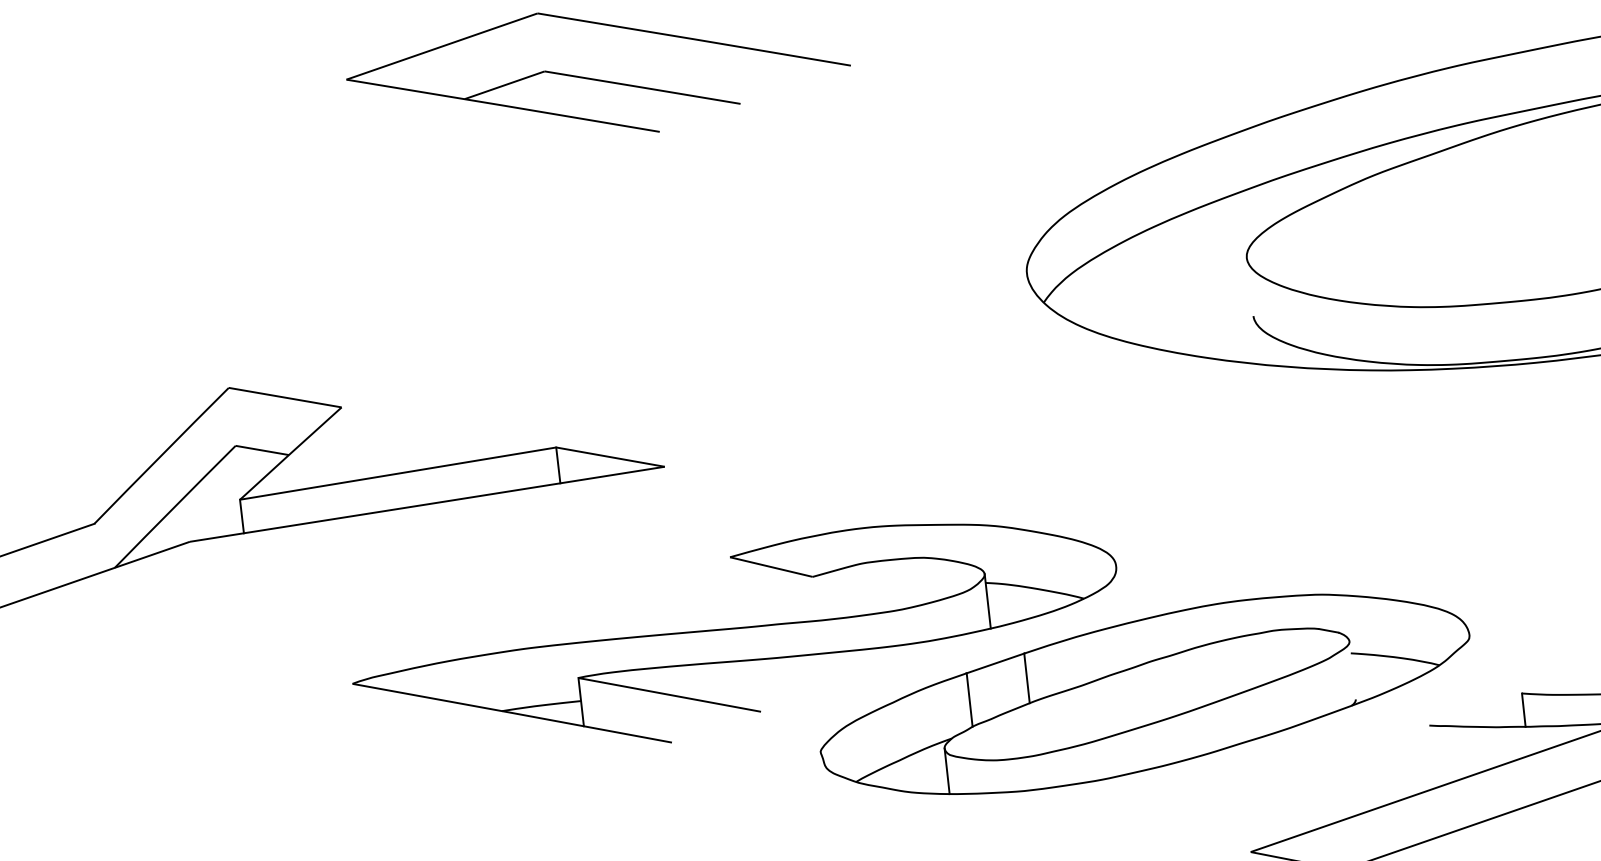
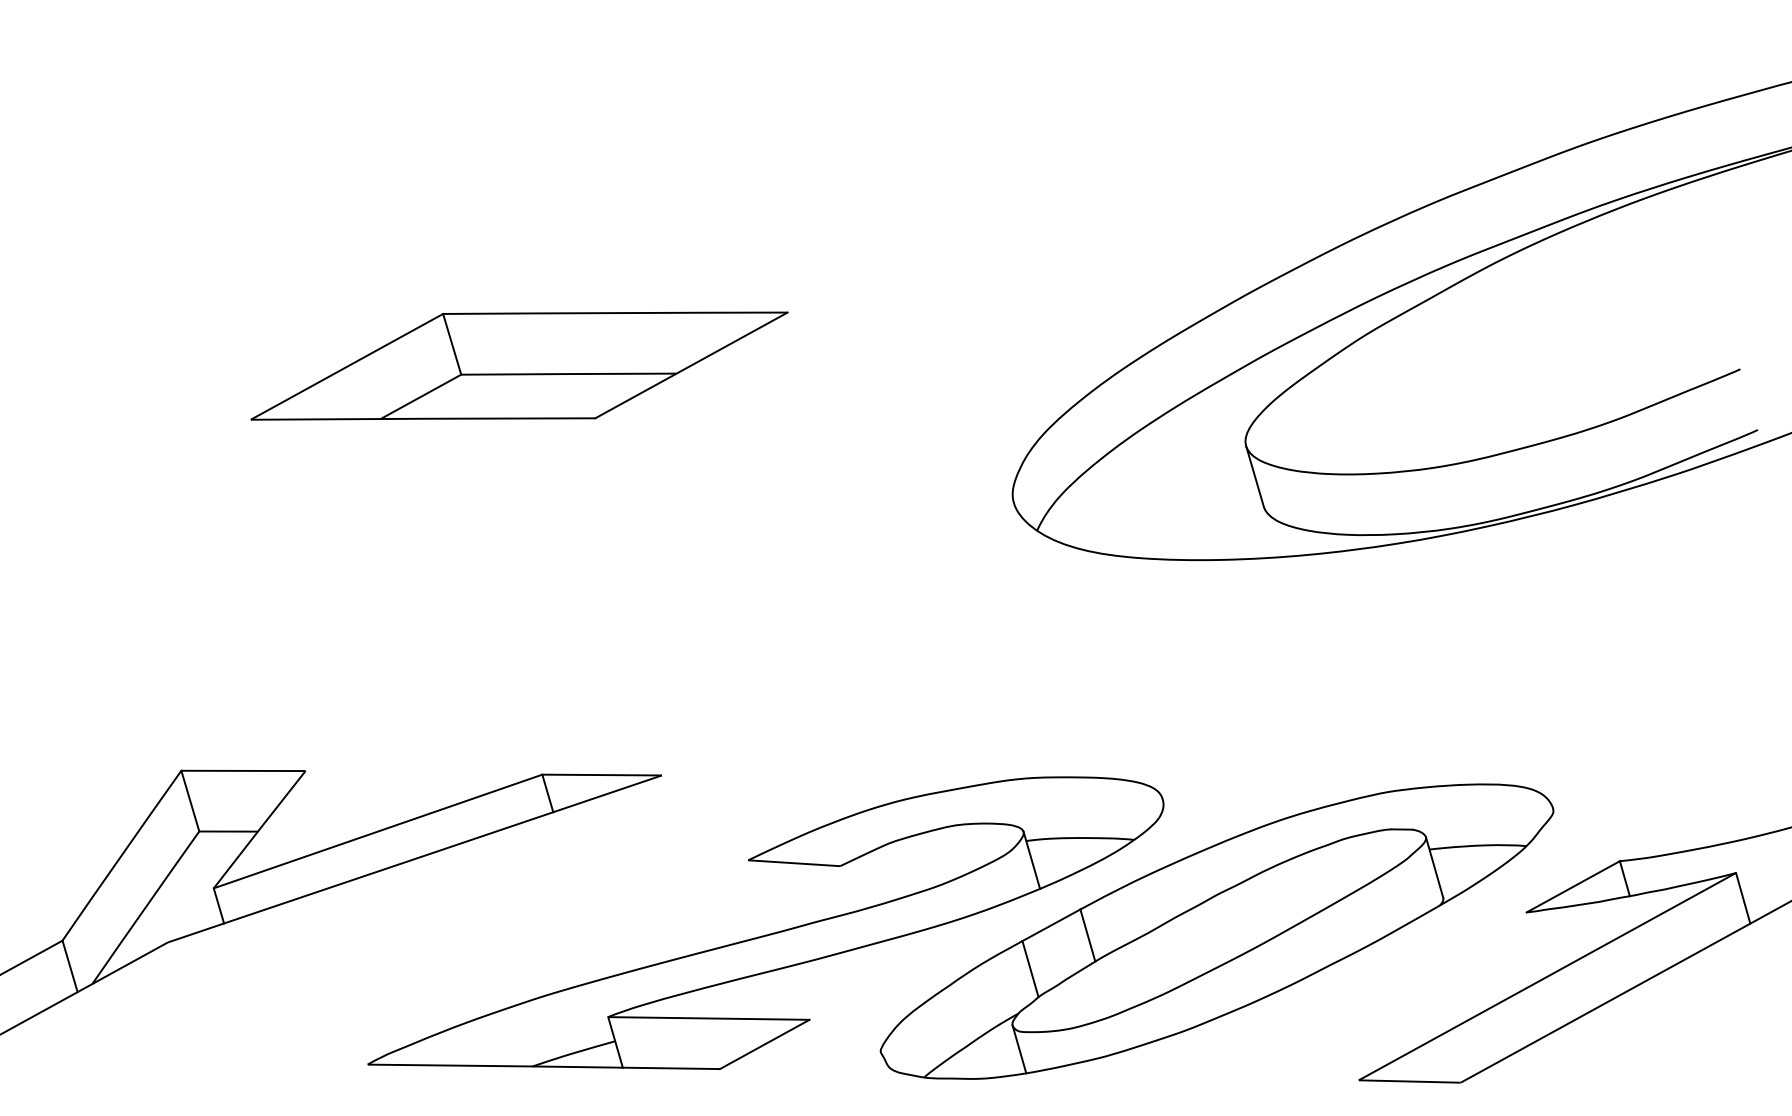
line: (541, 41) -> (452, 343), added
line: (755, 98) -> (691, 365), added
line: (1249, 287) -> (1254, 476), added
line: (232, 416) -> (190, 800), added
line: (96, 548) -> (69, 966), added
line: (1352, 670) -> (1434, 867), added
line: (1475, 709) -> (1572, 886), added
line: (716, 727) -> (764, 1044), added

